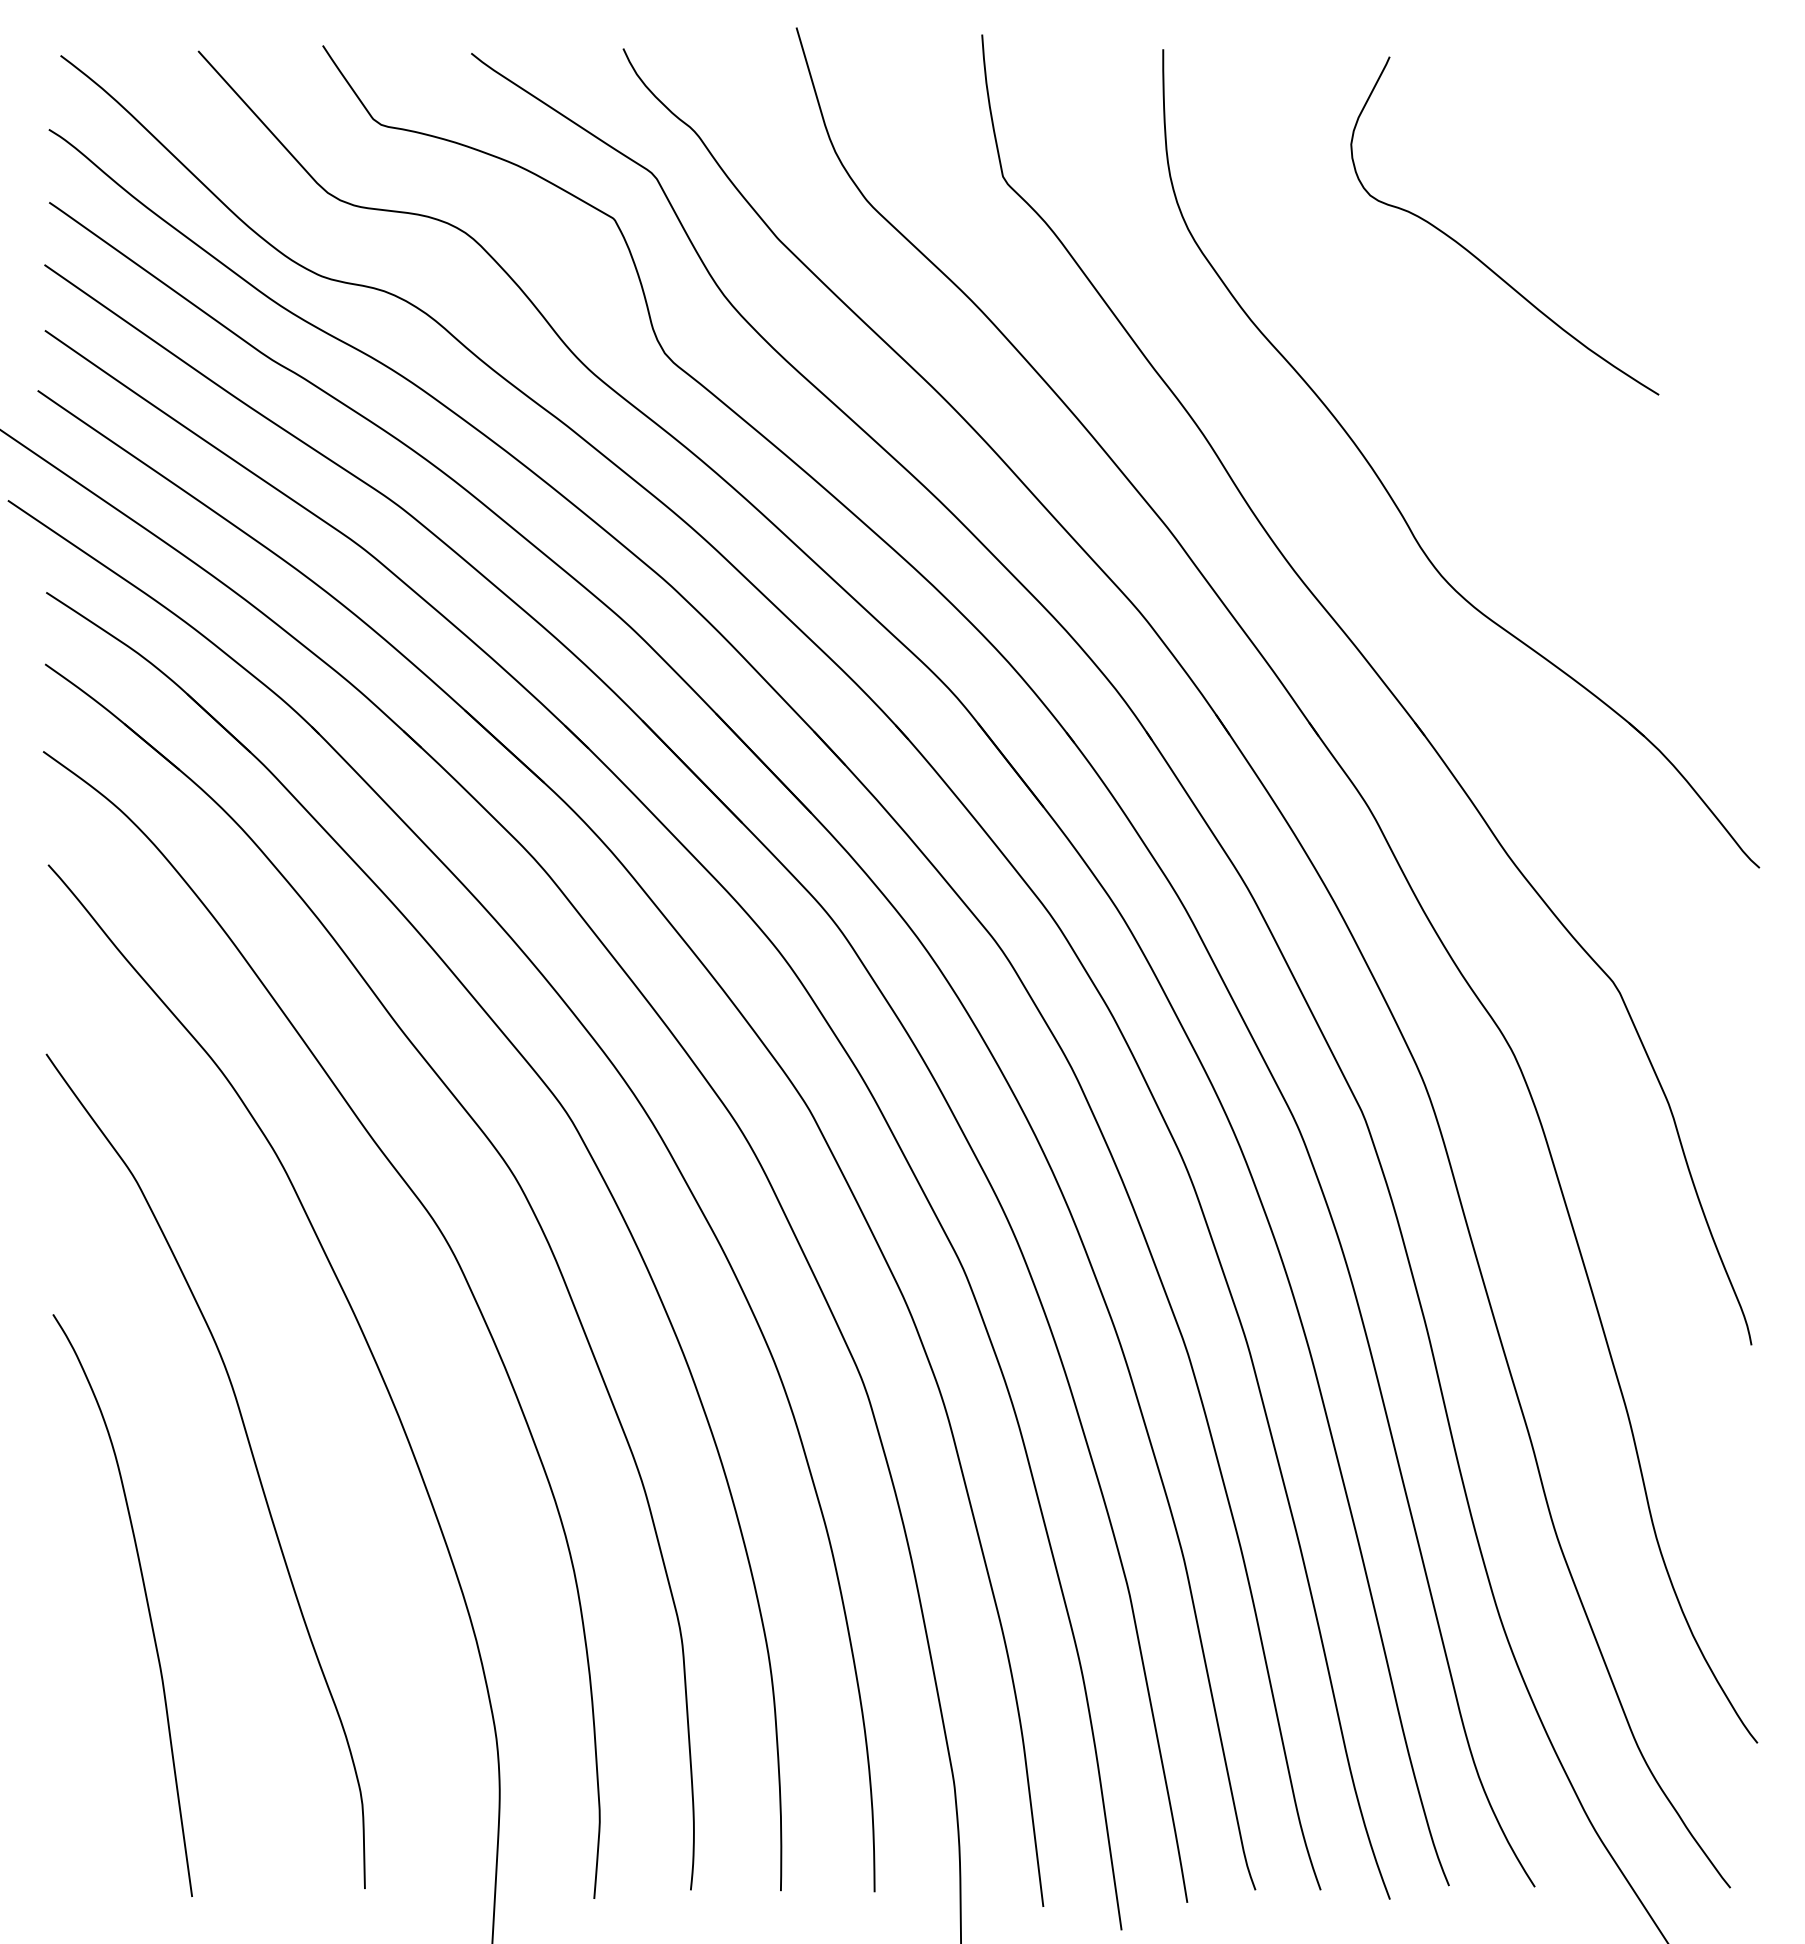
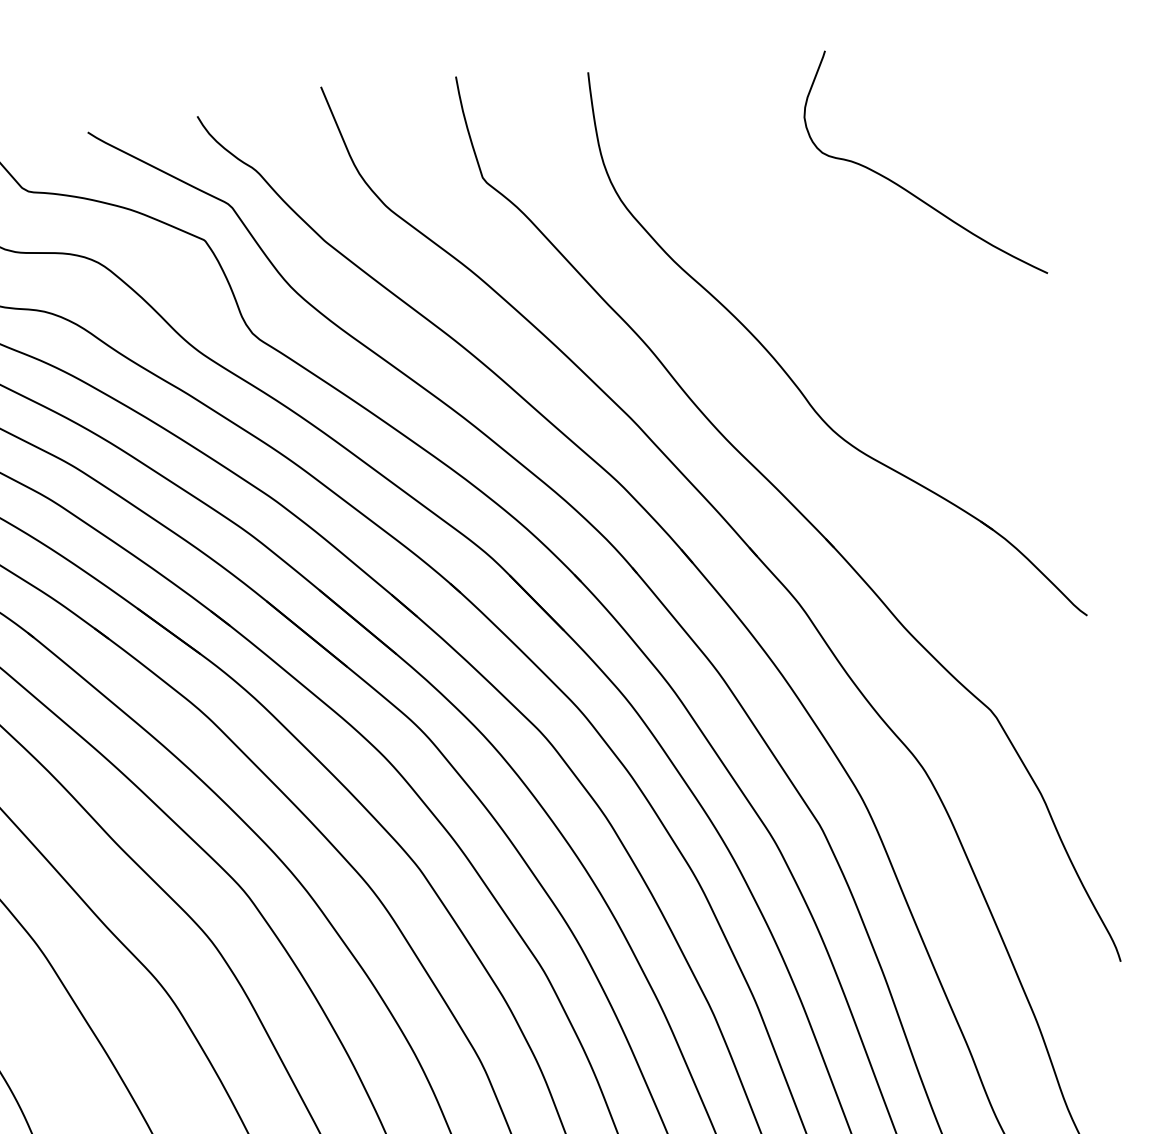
curve: (1480, 259) -> (907, 190), moved

